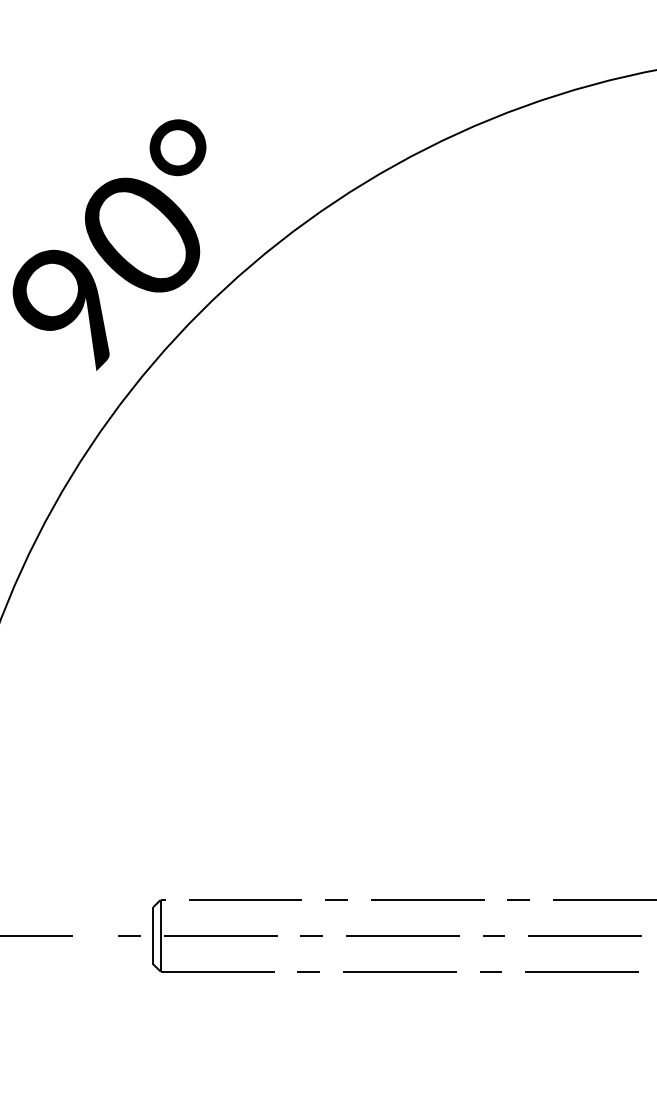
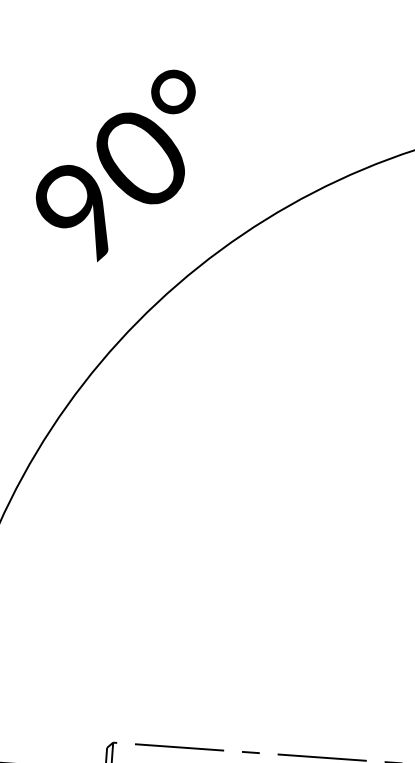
text: (109, 244) -> (114, 163), moved

